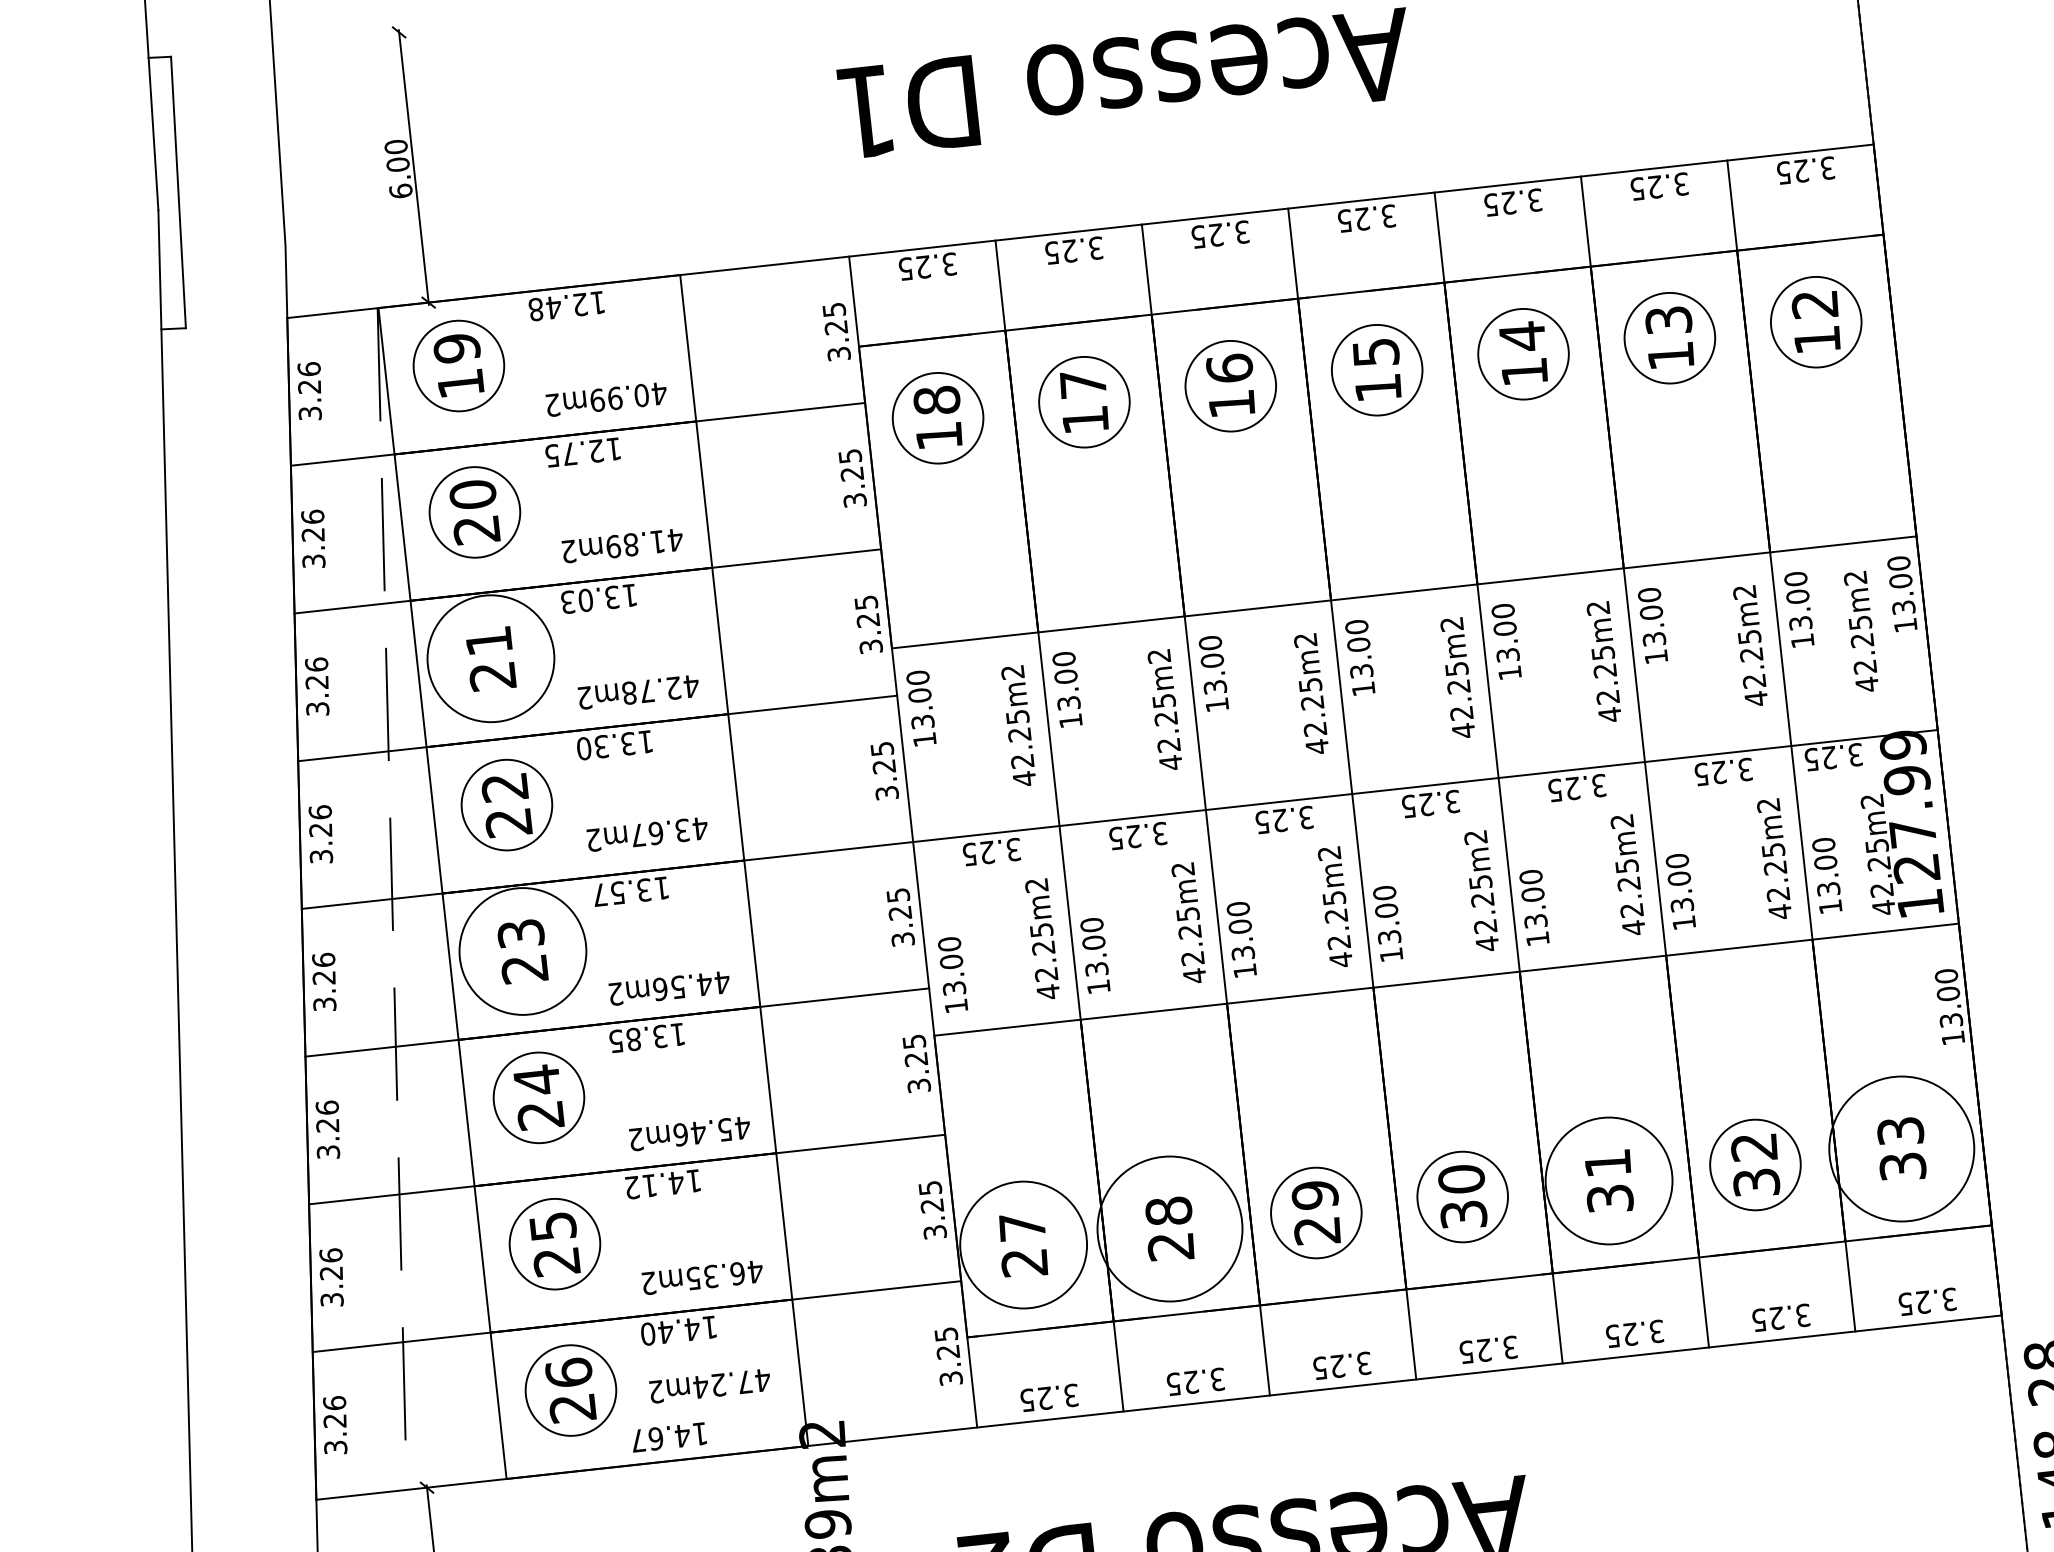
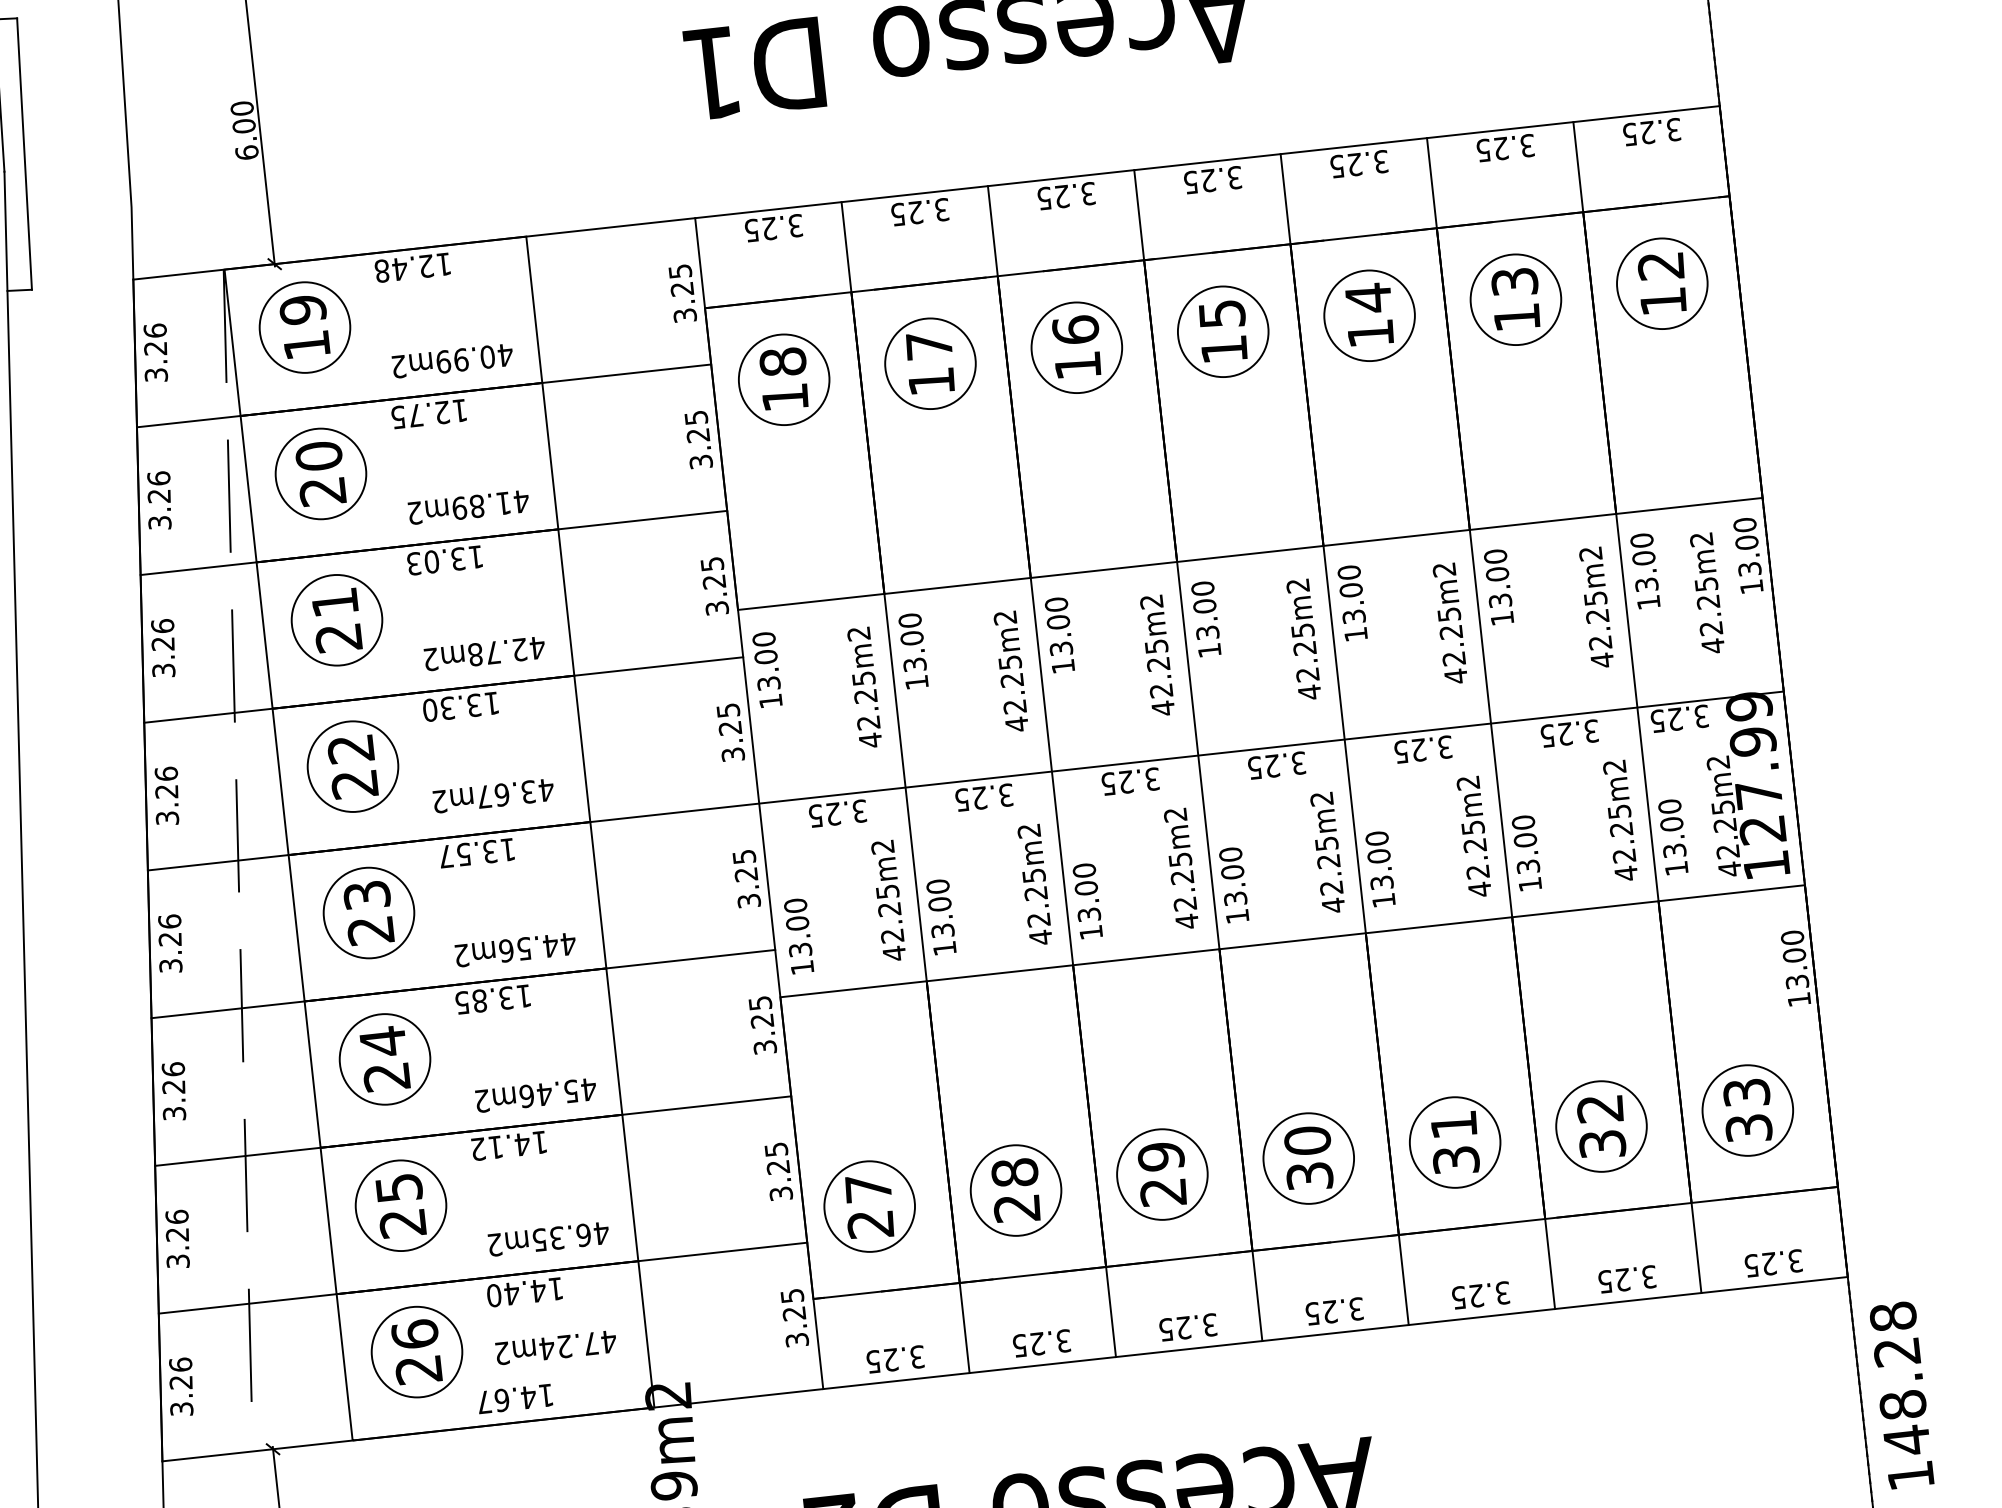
circle: (490, 658) -> (336, 620), size x0.71
circle: (522, 951) -> (368, 913), size x0.71
circle: (1901, 1148) -> (1747, 1110), size x0.62
circle: (1608, 1180) -> (1454, 1142), size x0.71
circle: (1169, 1228) -> (1015, 1190), size x0.62
circle: (1023, 1244) -> (869, 1206), size x0.71

